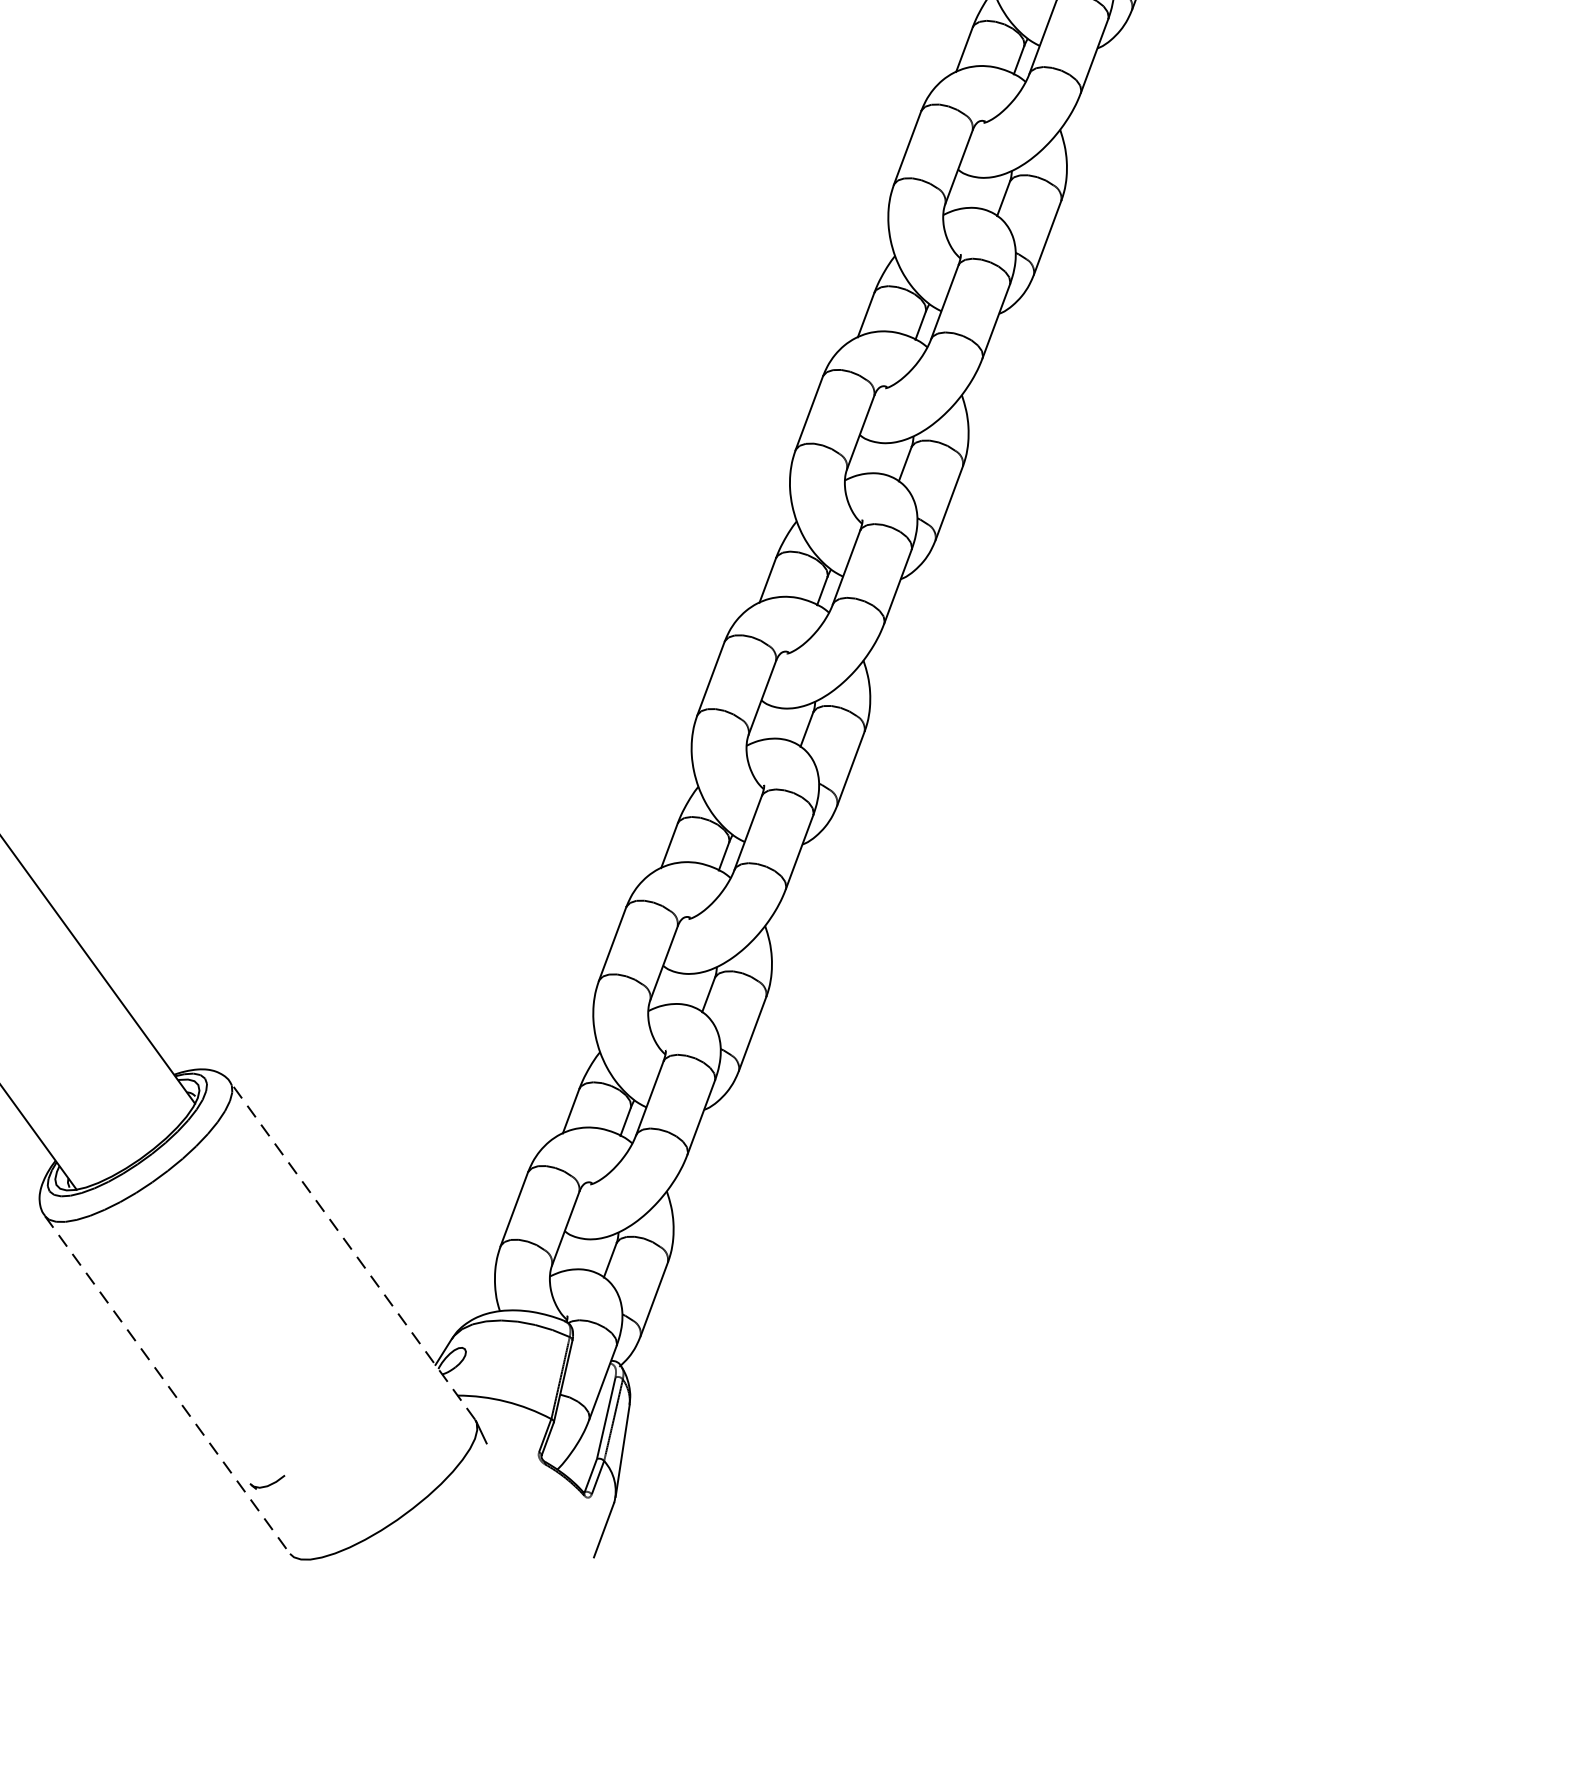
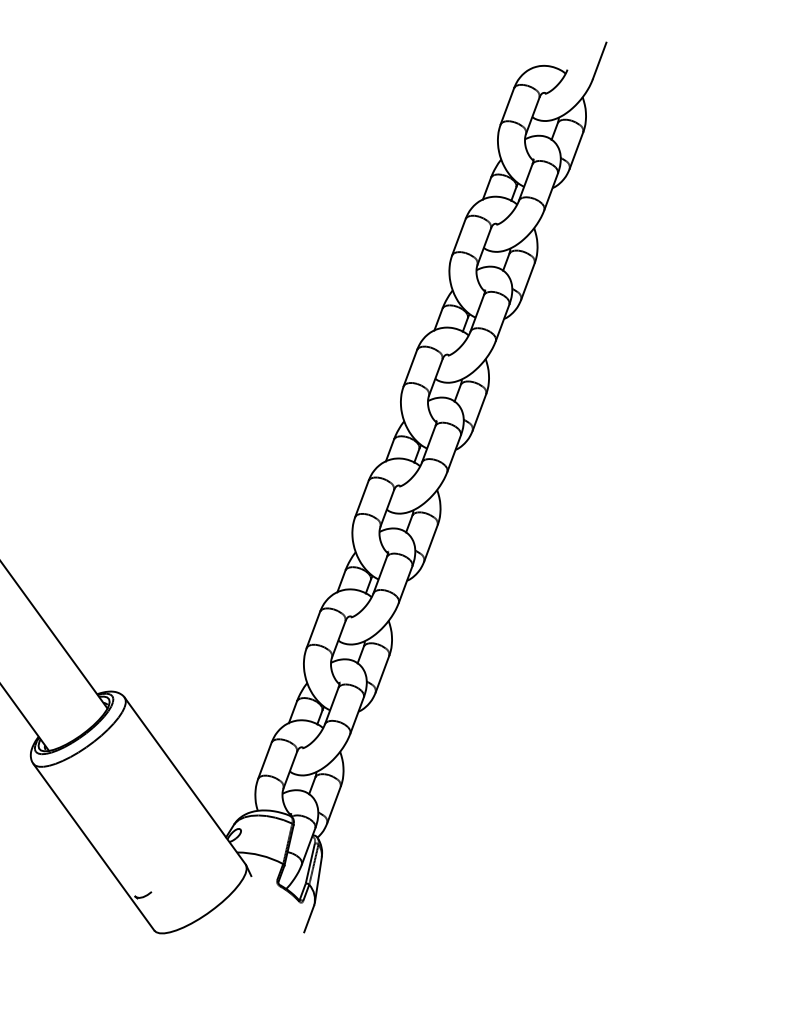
line: (353, 1251) -> (185, 781), dashed -> solid
line: (166, 1385) -> (93, 847), dashed -> solid

